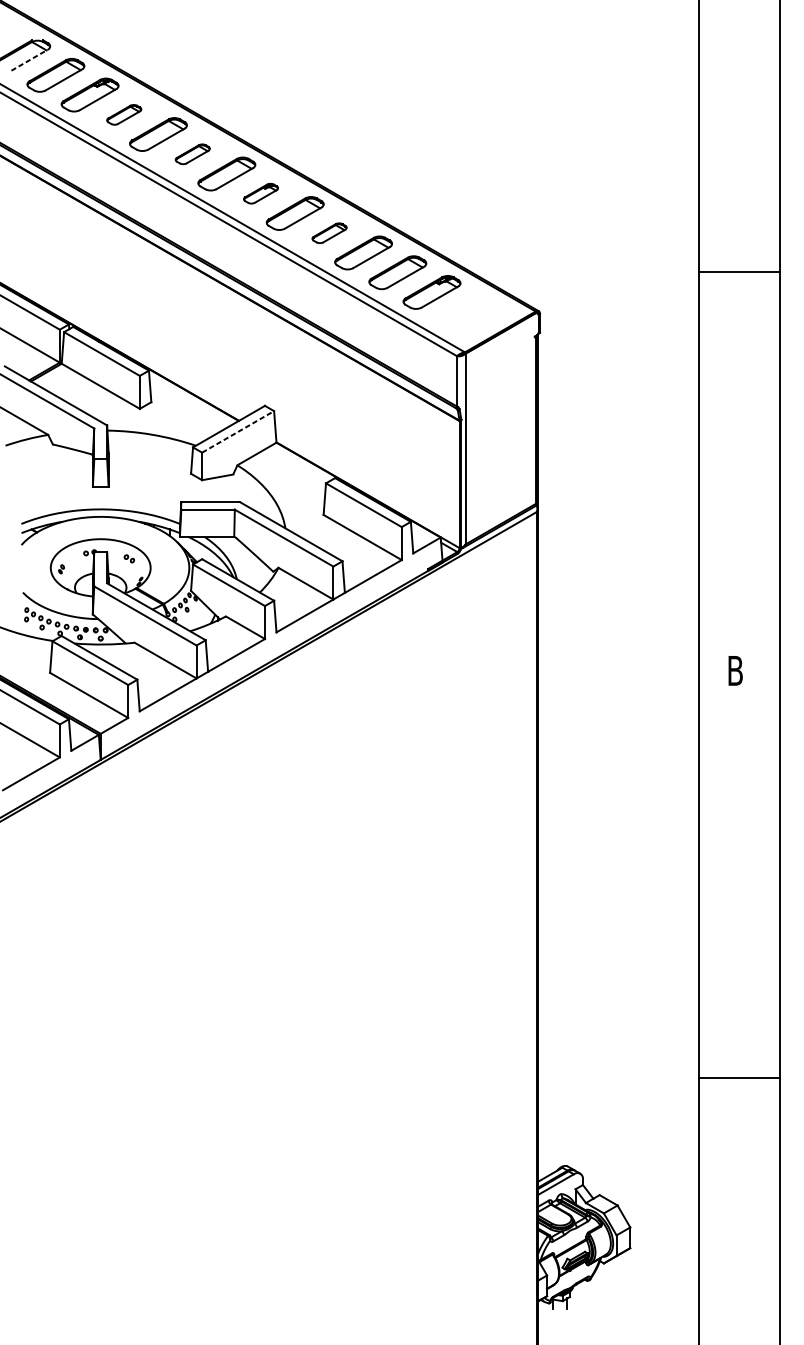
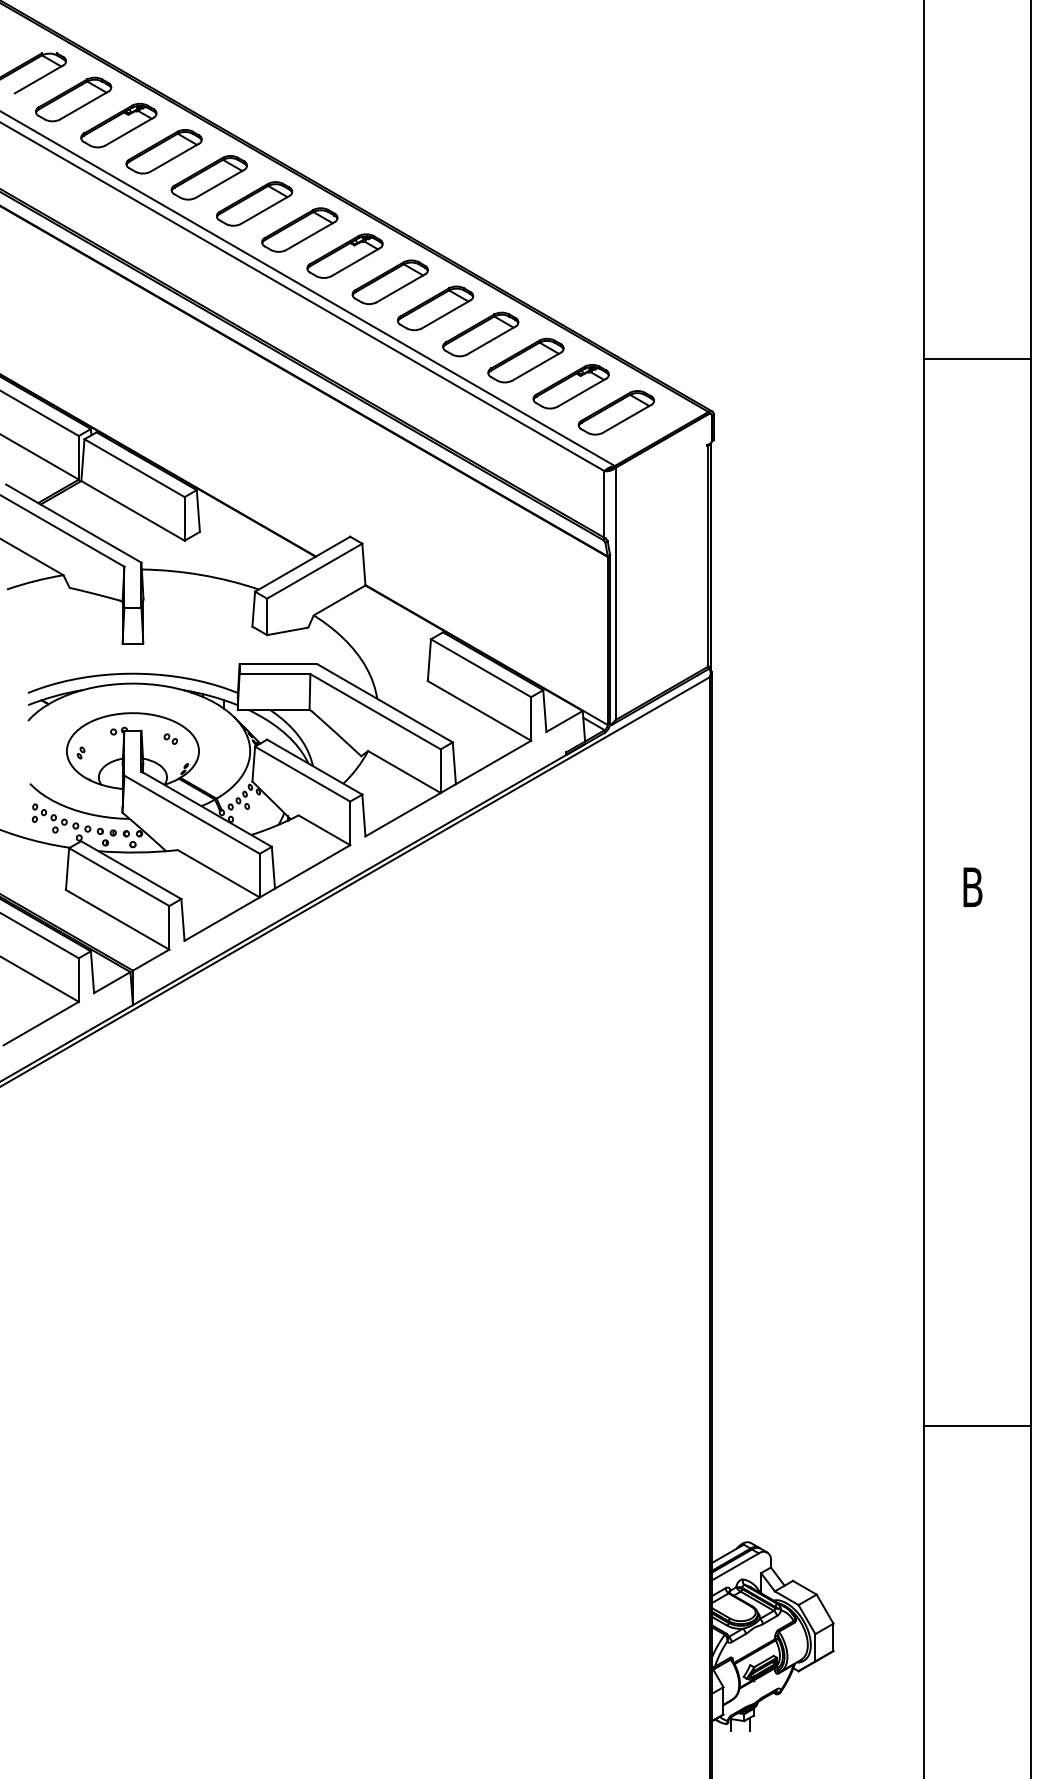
line: (29, 60) -> (38, 79), dashed -> solid
part: (123, 114) -> (163, 151), size x1.67
part: (192, 153) -> (254, 203), size x1.67
part: (260, 193) -> (344, 255), size x1.67
part: (329, 233) -> (435, 308), size x1.67
part: (465, 311) -> (615, 412), added
line: (237, 432) -> (314, 571), dashed -> solid

